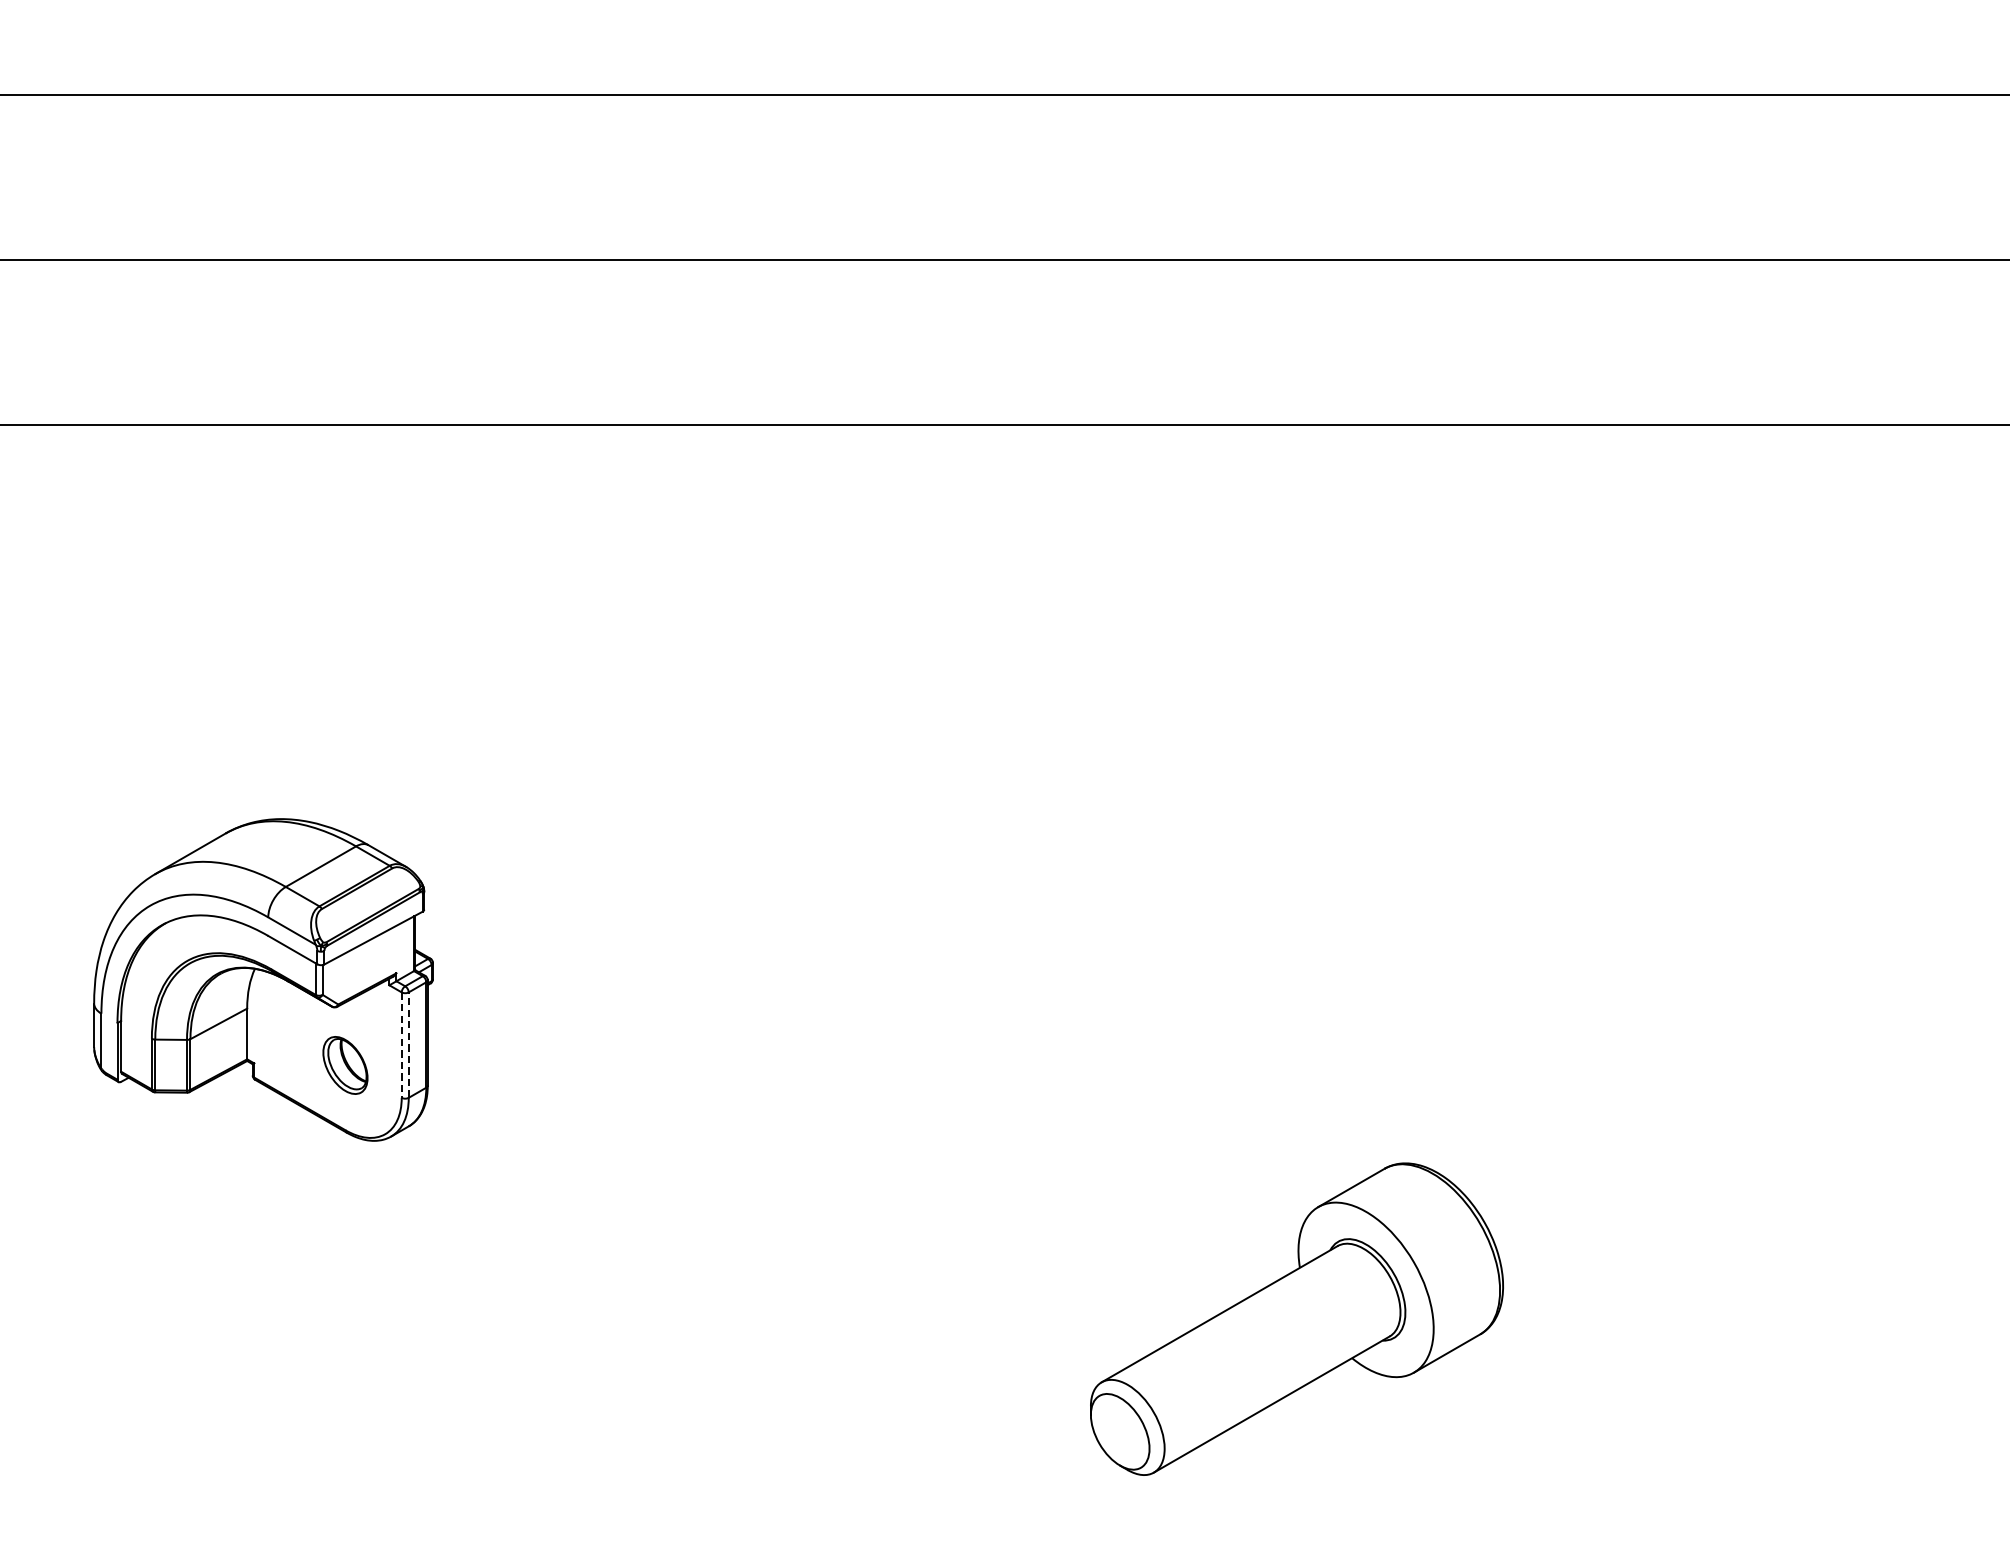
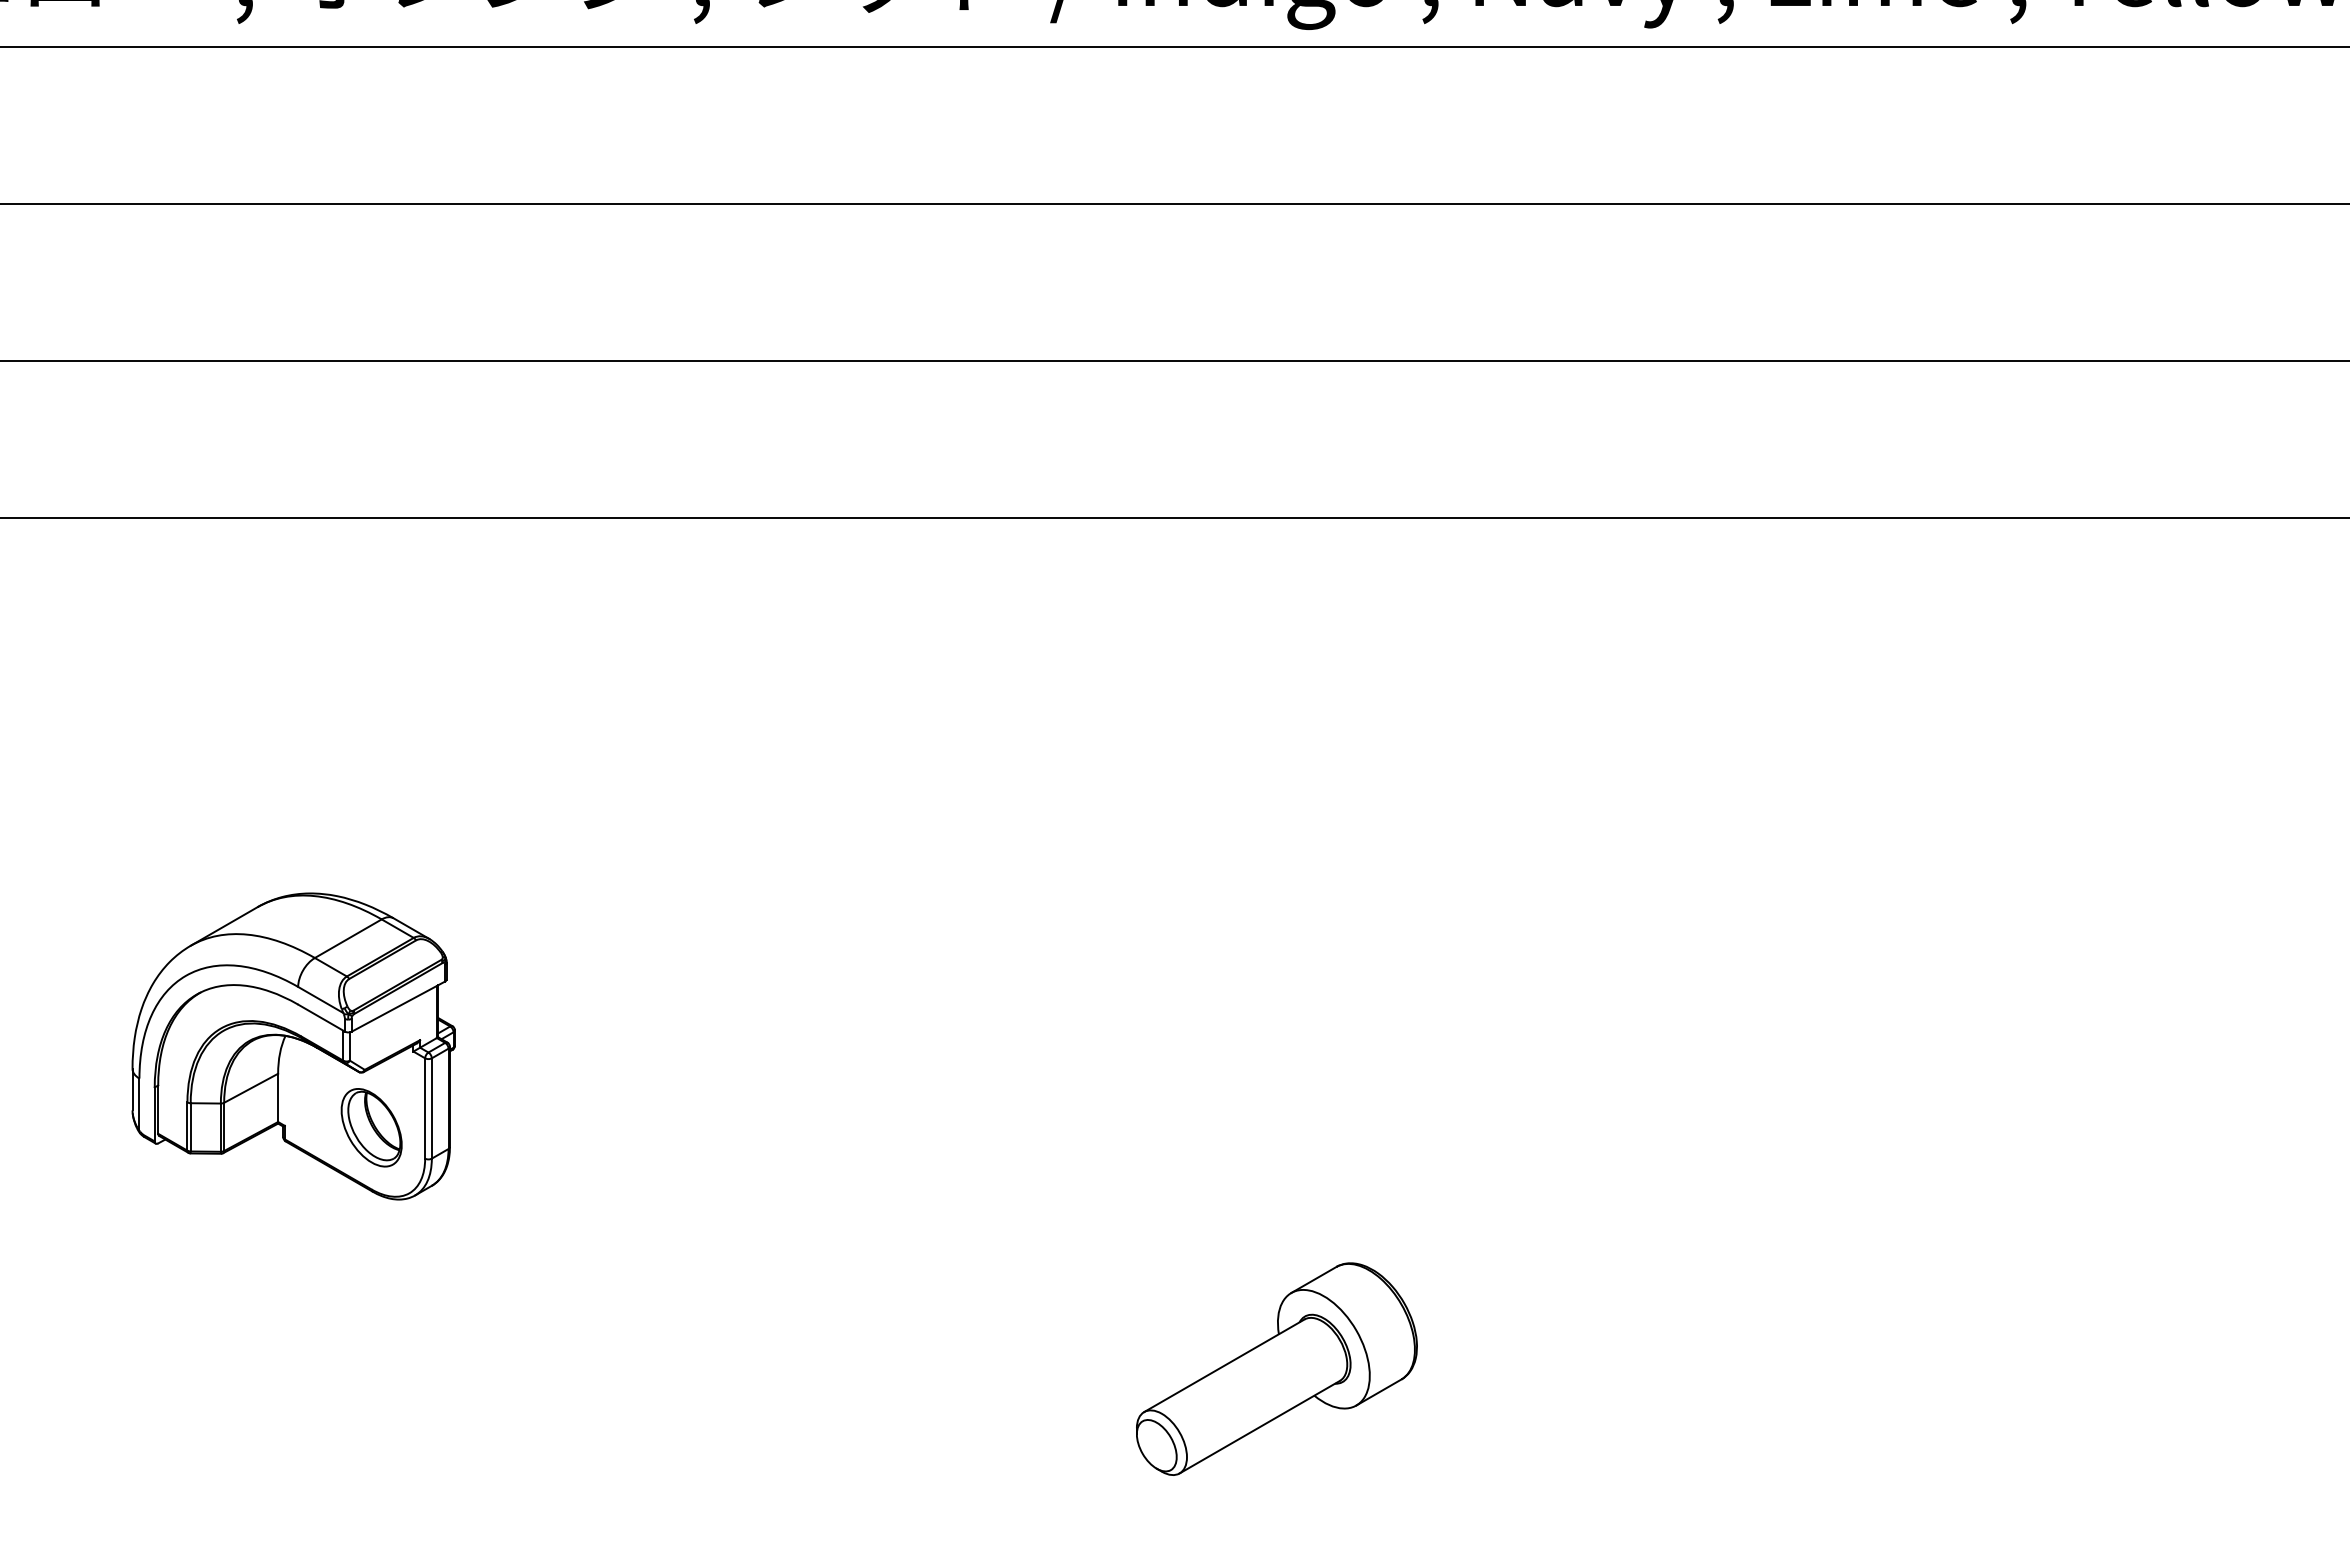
line: (408, 1044) -> (431, 1107), dashed -> solid
line: (402, 1045) -> (425, 1108), dashed -> solid
part: (345, 1065) -> (371, 1127), size x1.43
part: (1296, 1318) -> (1276, 1368), size x0.71

